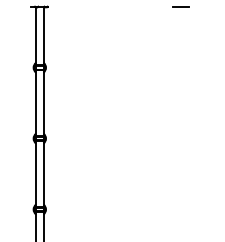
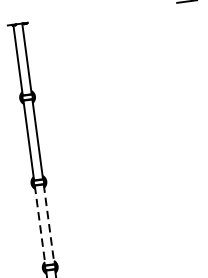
line: (36, 174) -> (40, 225), solid -> dashed
line: (43, 174) -> (49, 224), solid -> dashed

